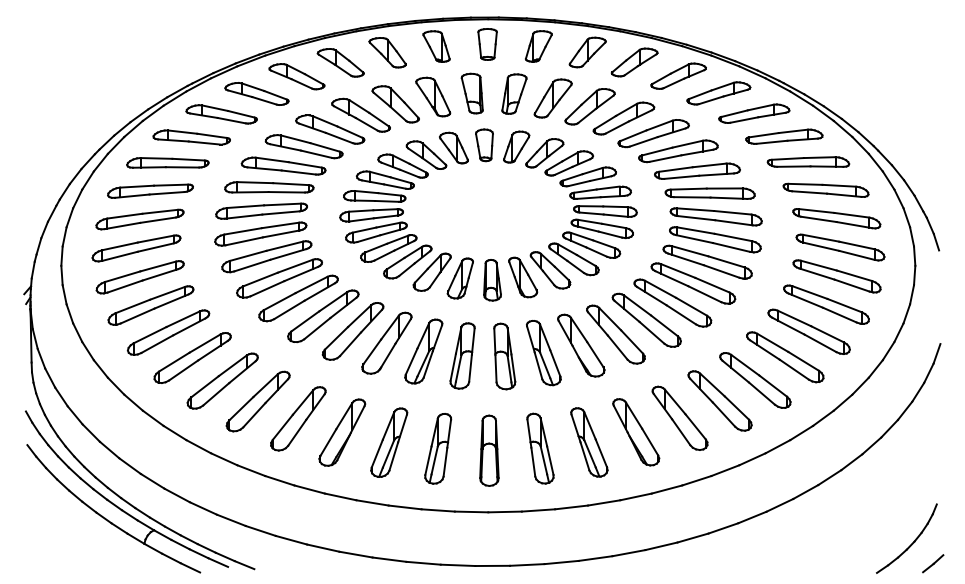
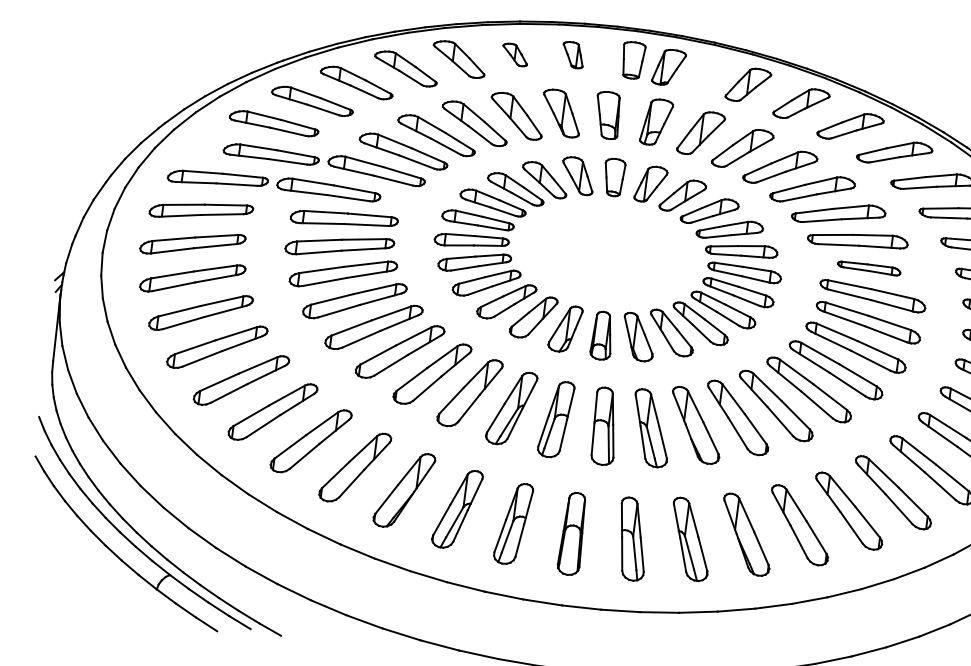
part: (436, 46) -> (573, 54), size x0.7
part: (538, 46) -> (668, 67), moved
part: (387, 52) -> (515, 54), size x0.6
part: (167, 162) -> (271, 153), moved
part: (269, 187) -> (329, 189), moved
part: (709, 193) -> (868, 268), size x0.6

